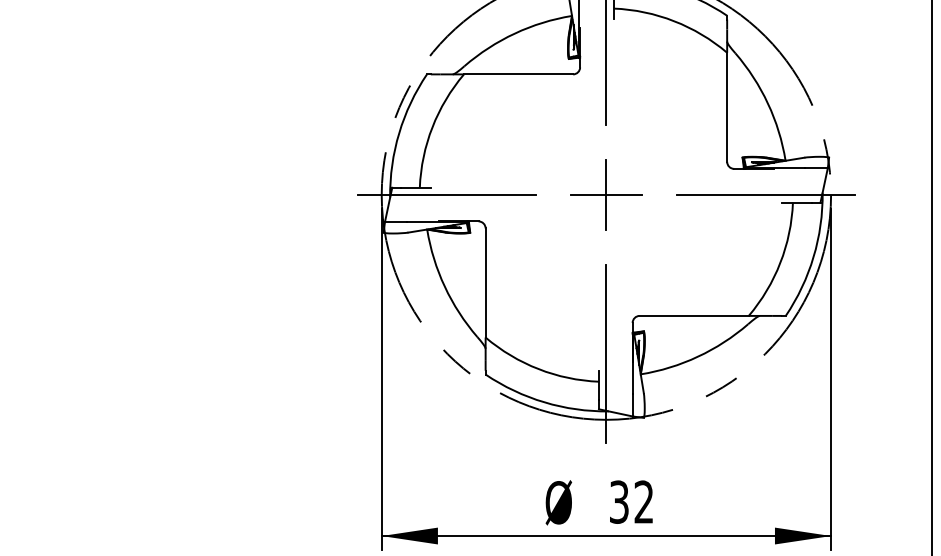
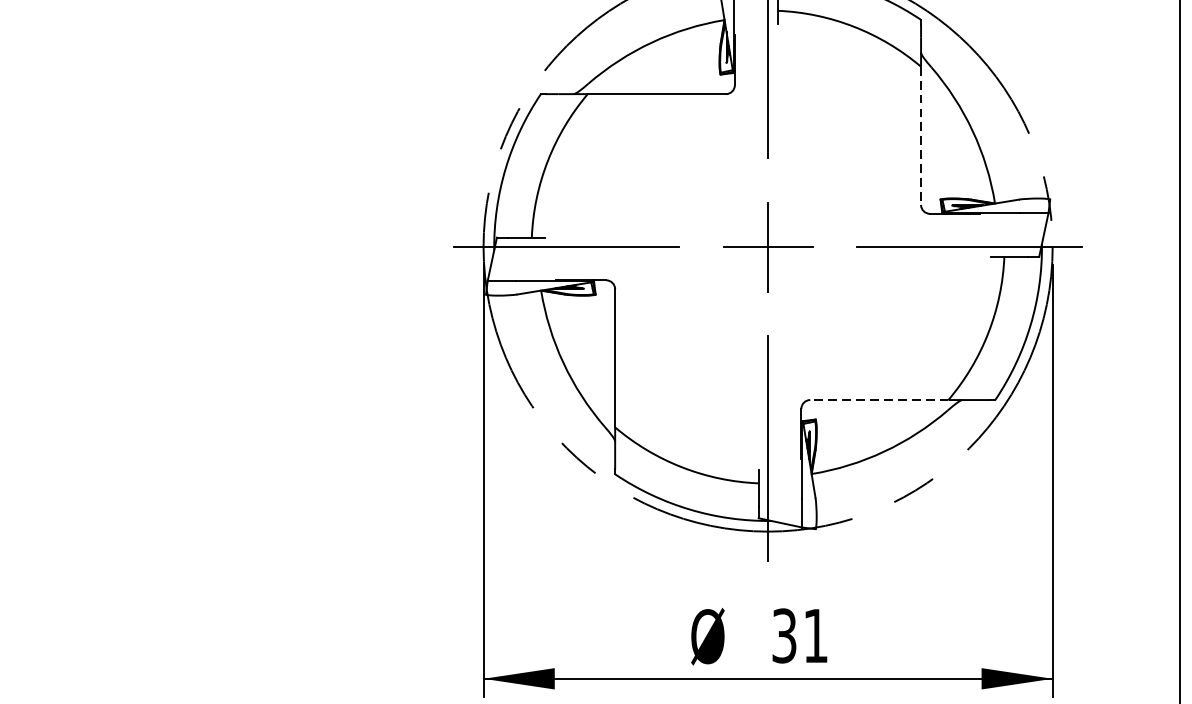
line: (727, 107) -> (921, 136), solid -> dashed
line: (694, 315) -> (879, 399), solid -> dashed
text: (643, 501) -> (815, 635), 32 -> 31

